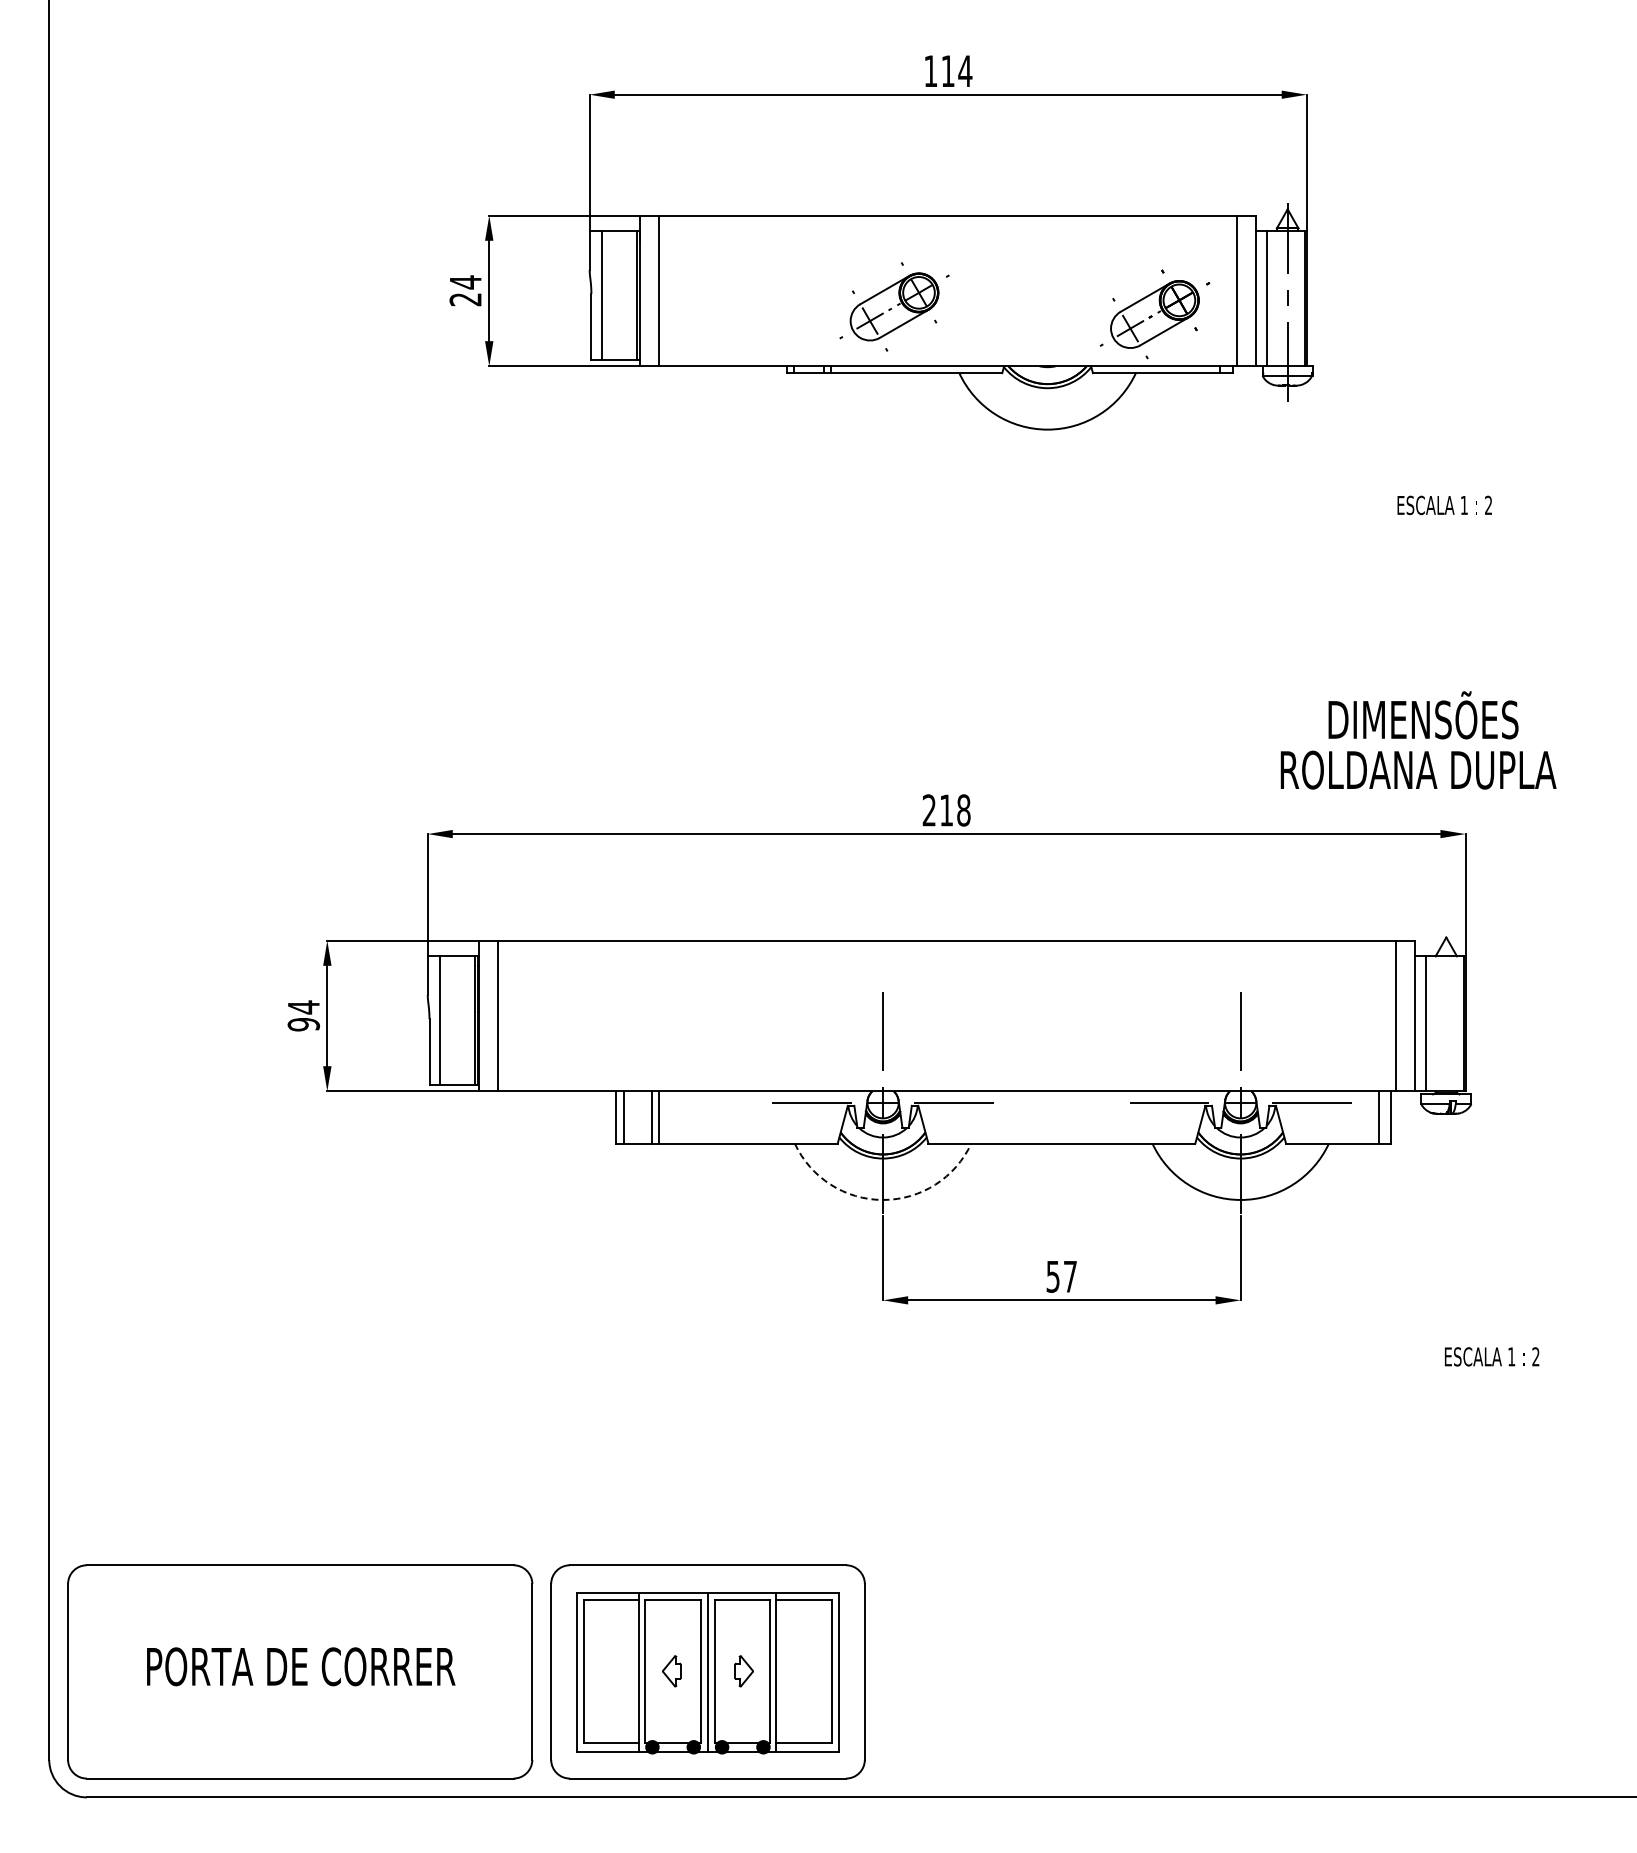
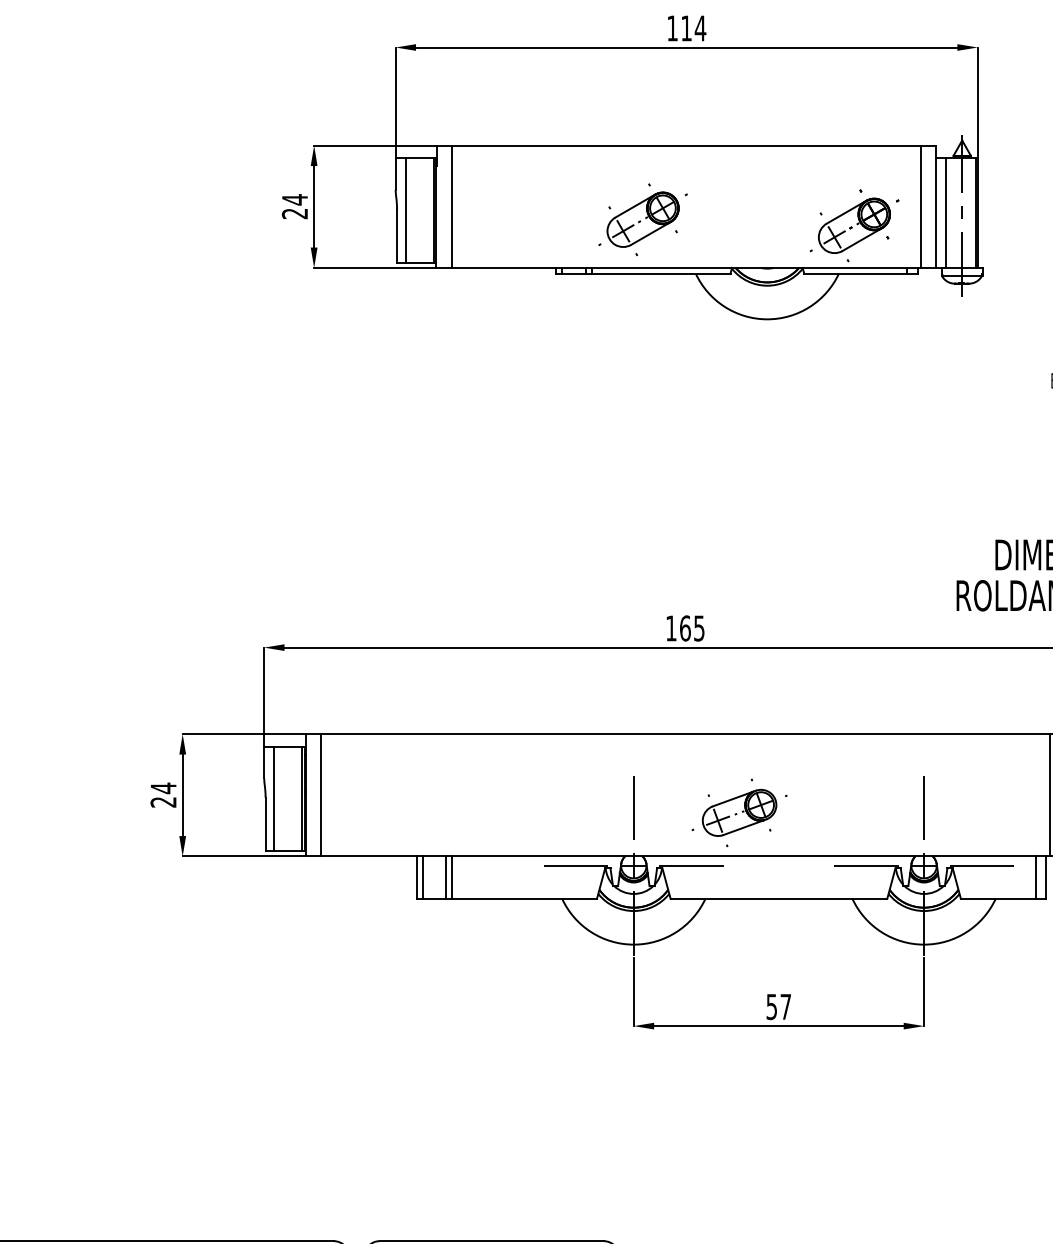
text: (946, 810) -> (685, 628), 218 -> 165
text: (303, 1024) -> (163, 802), 94 -> 24
part: (1013, 1037) -> (739, 812), added
arc: (883, 1199) -> (634, 944), dashed -> solid

